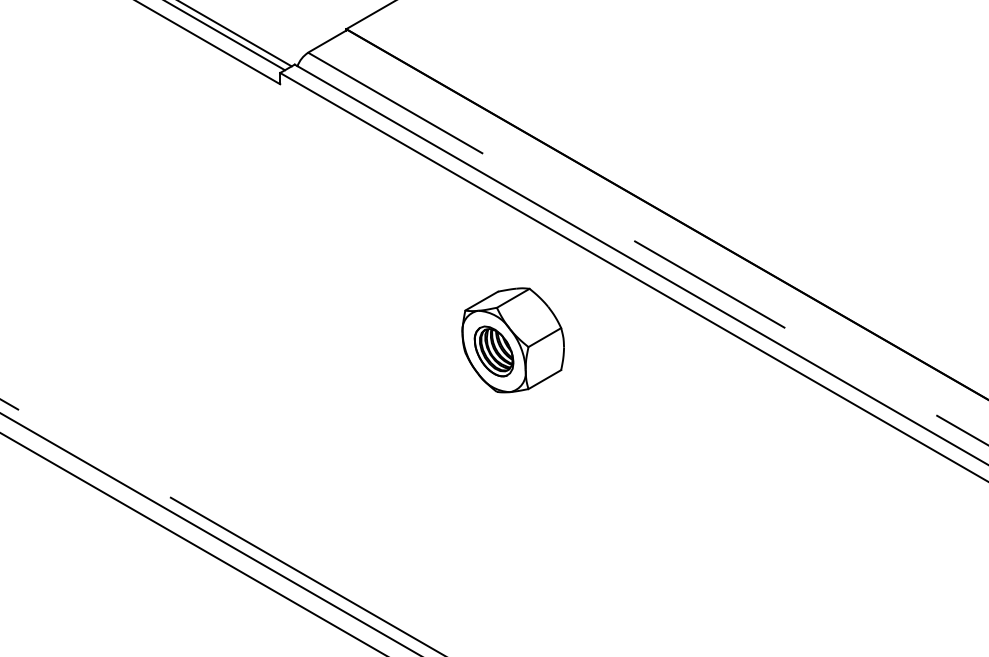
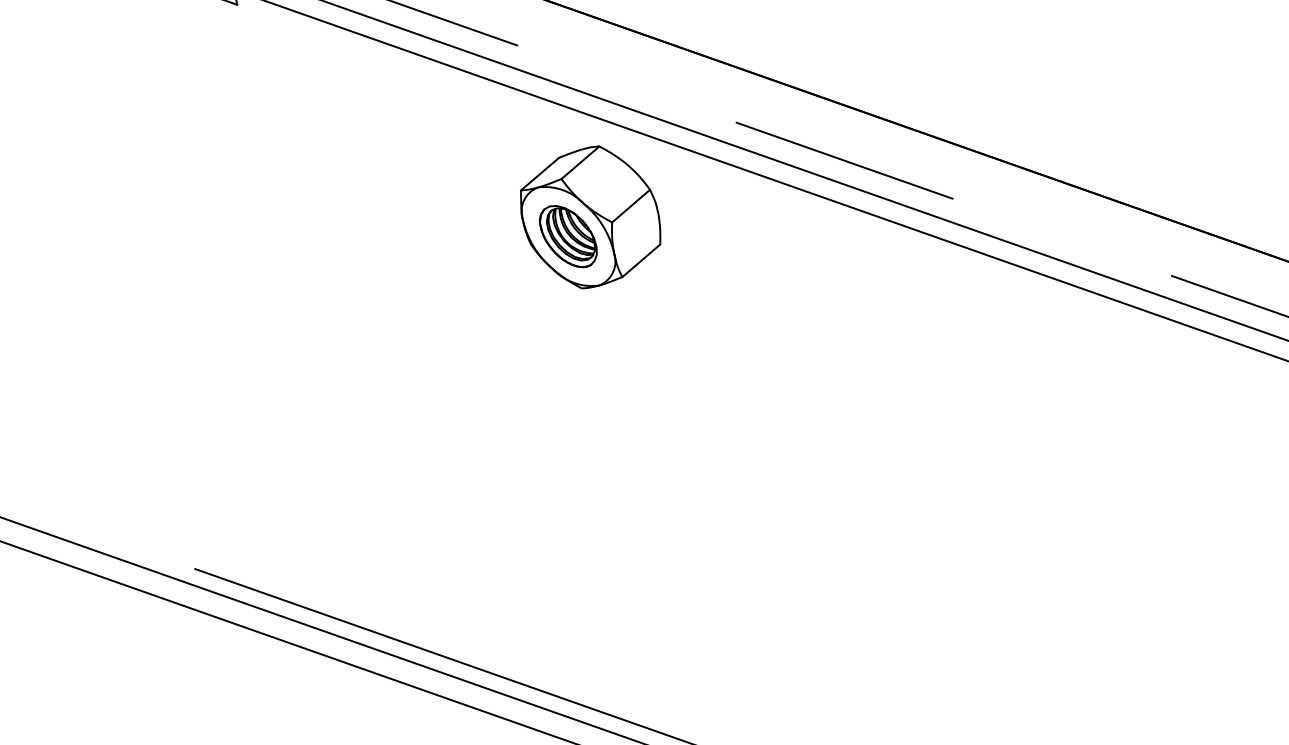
part: (512, 340) -> (589, 217), moved

